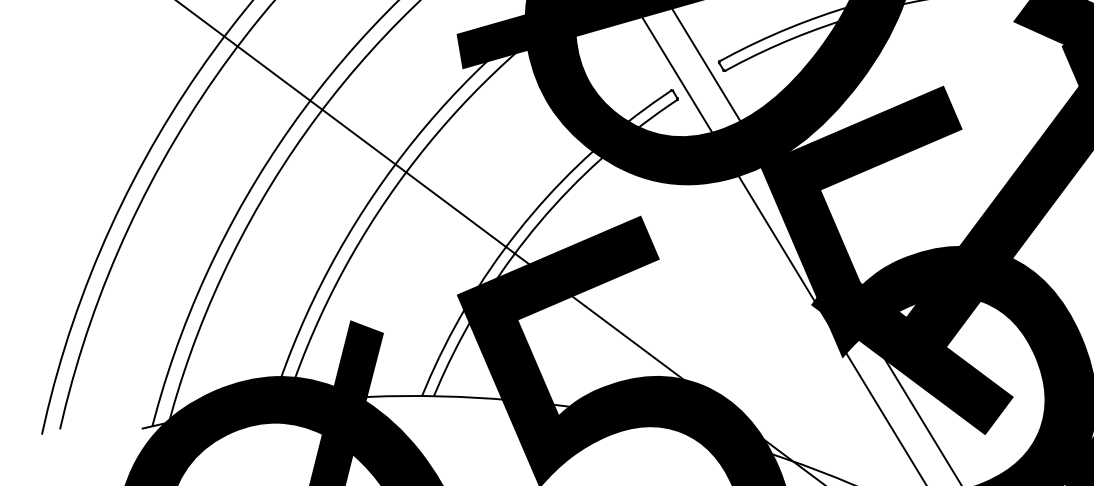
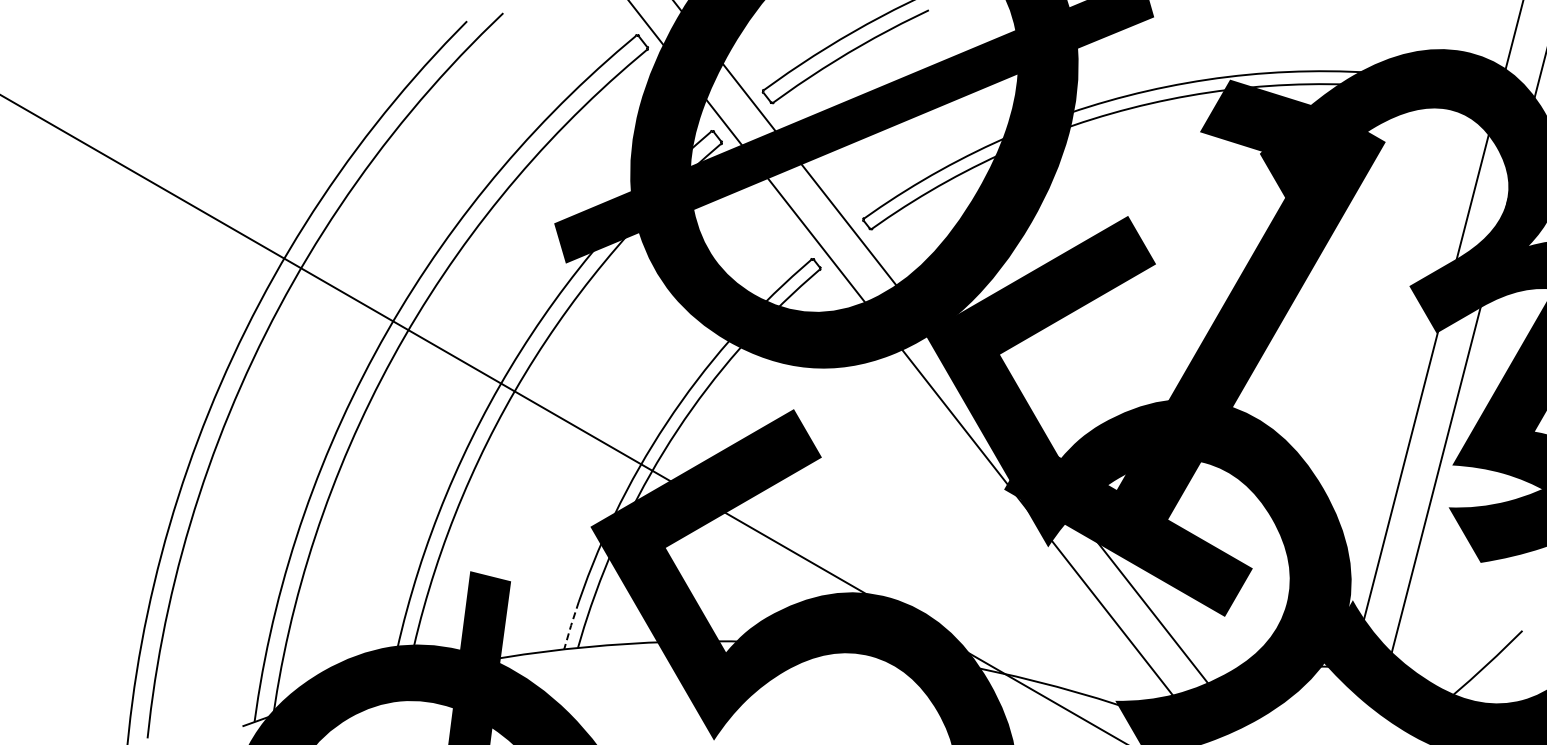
line: (430, 376) -> (571, 625), solid -> dashed

